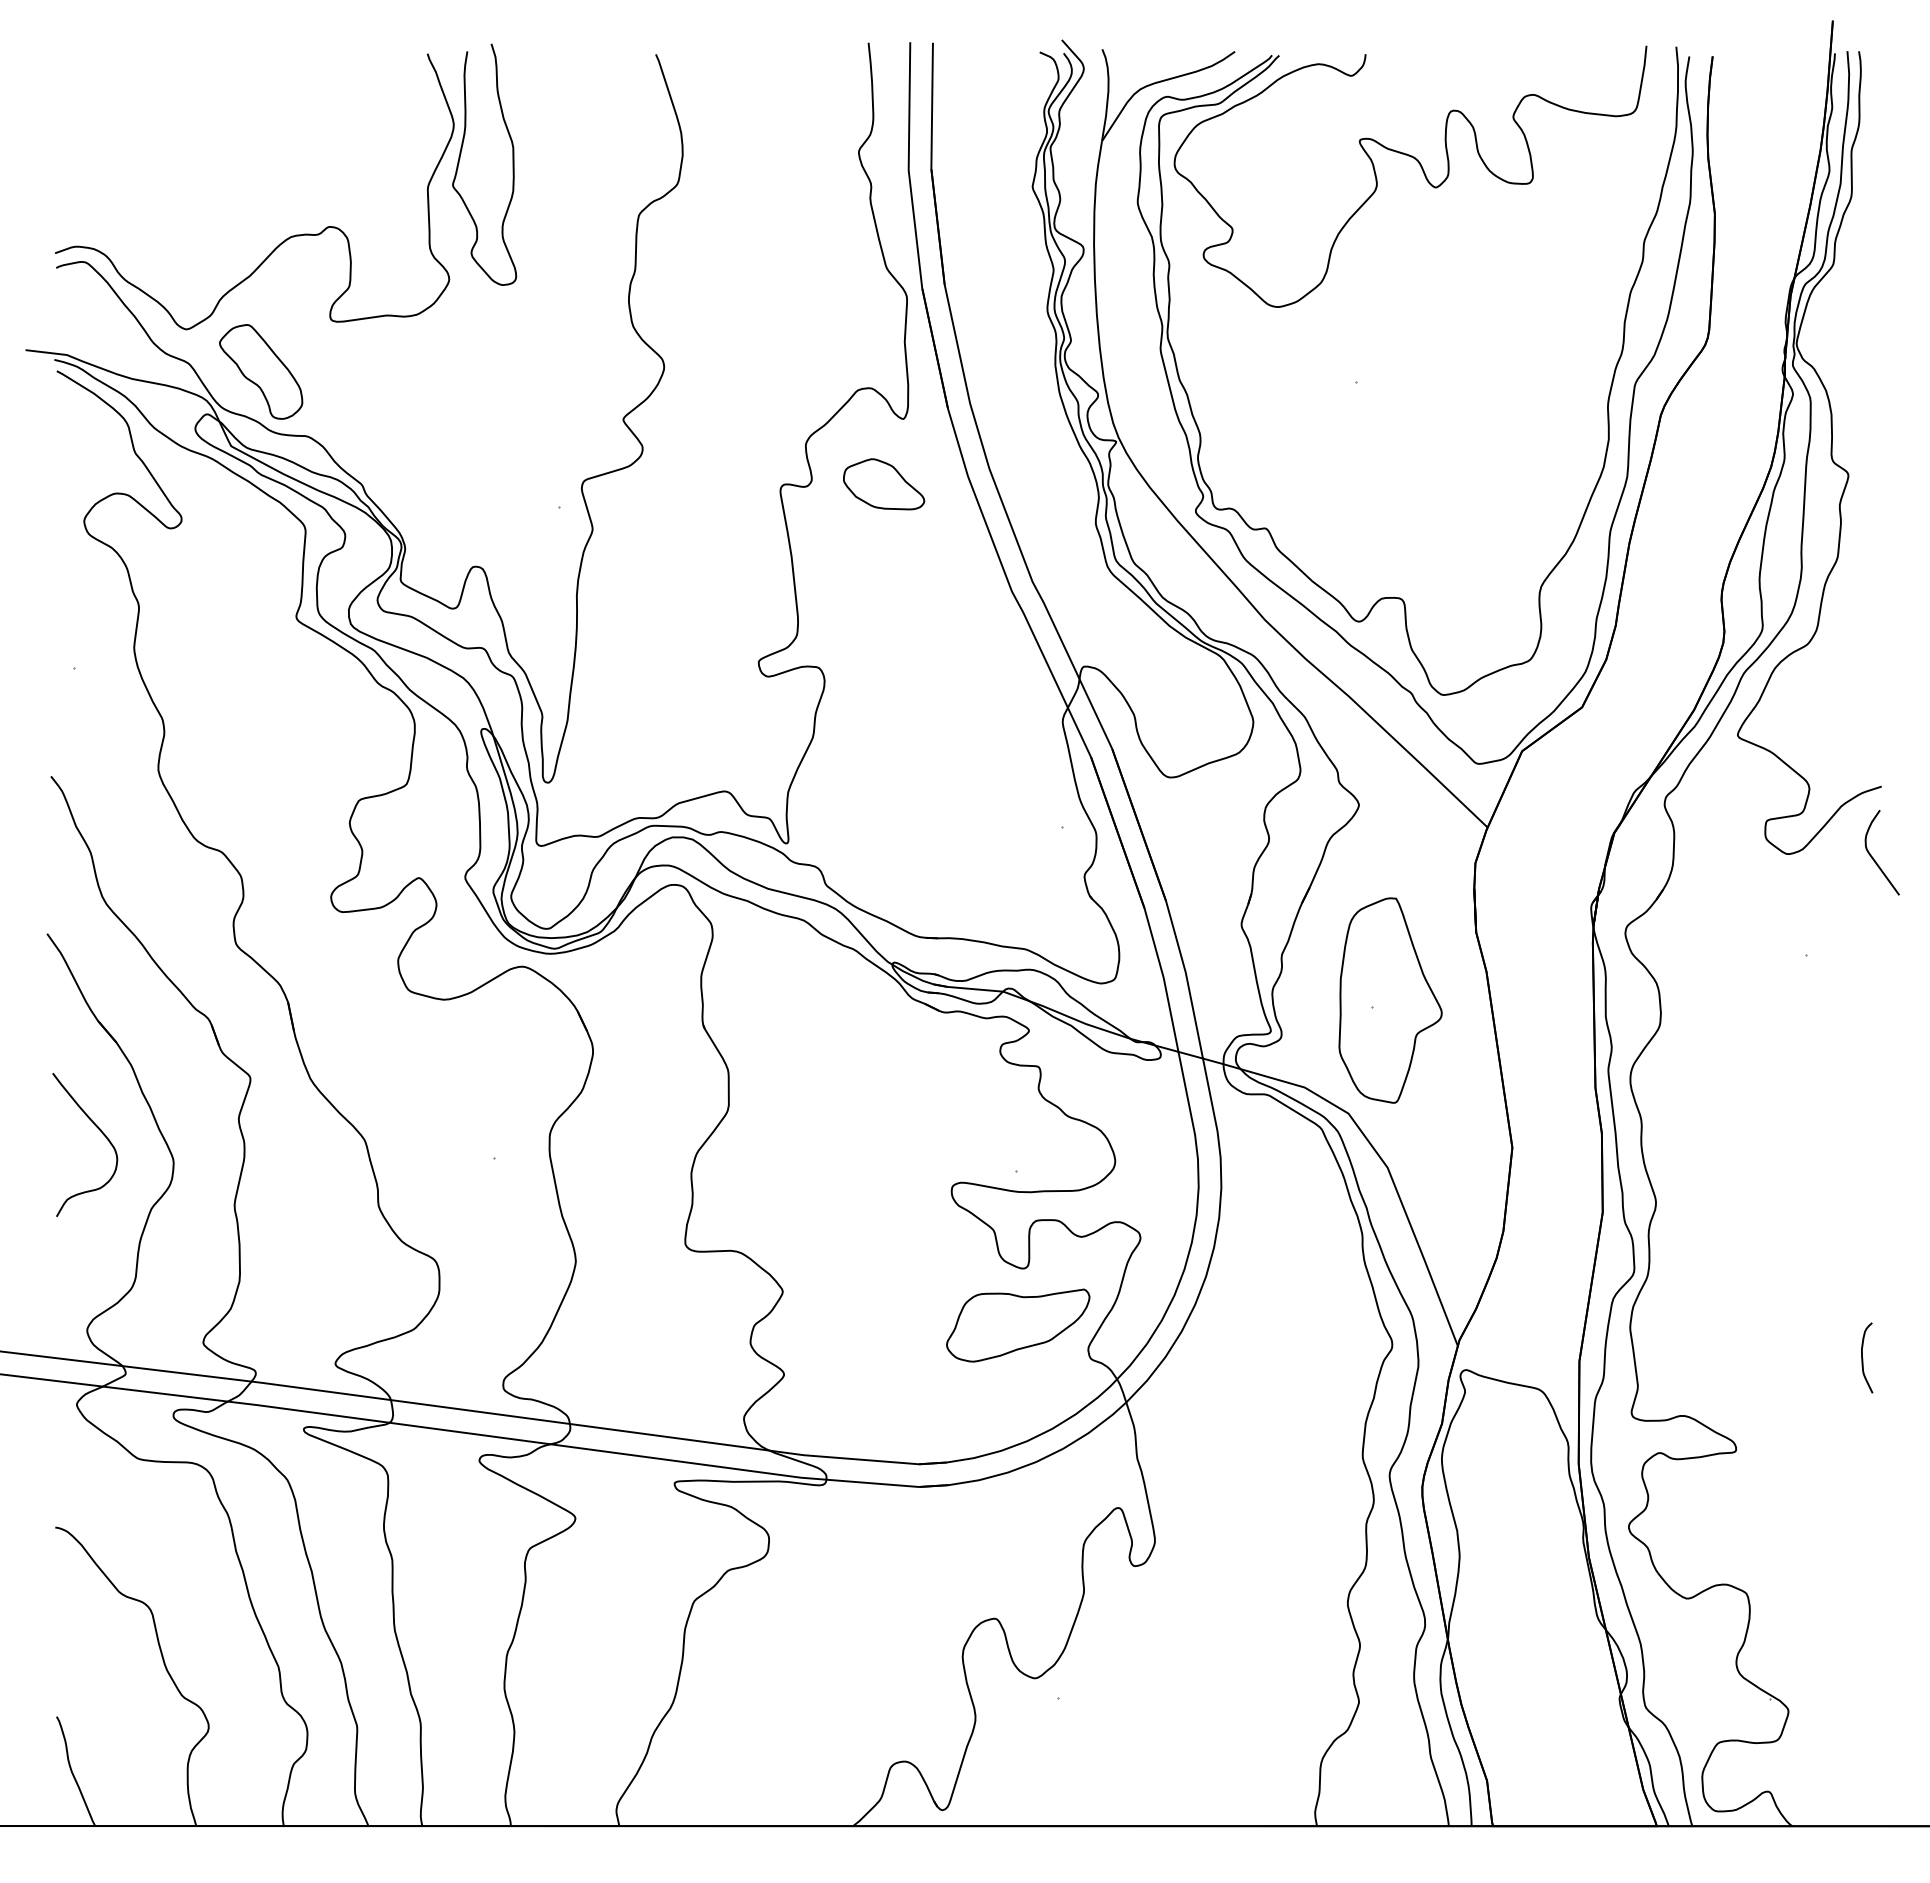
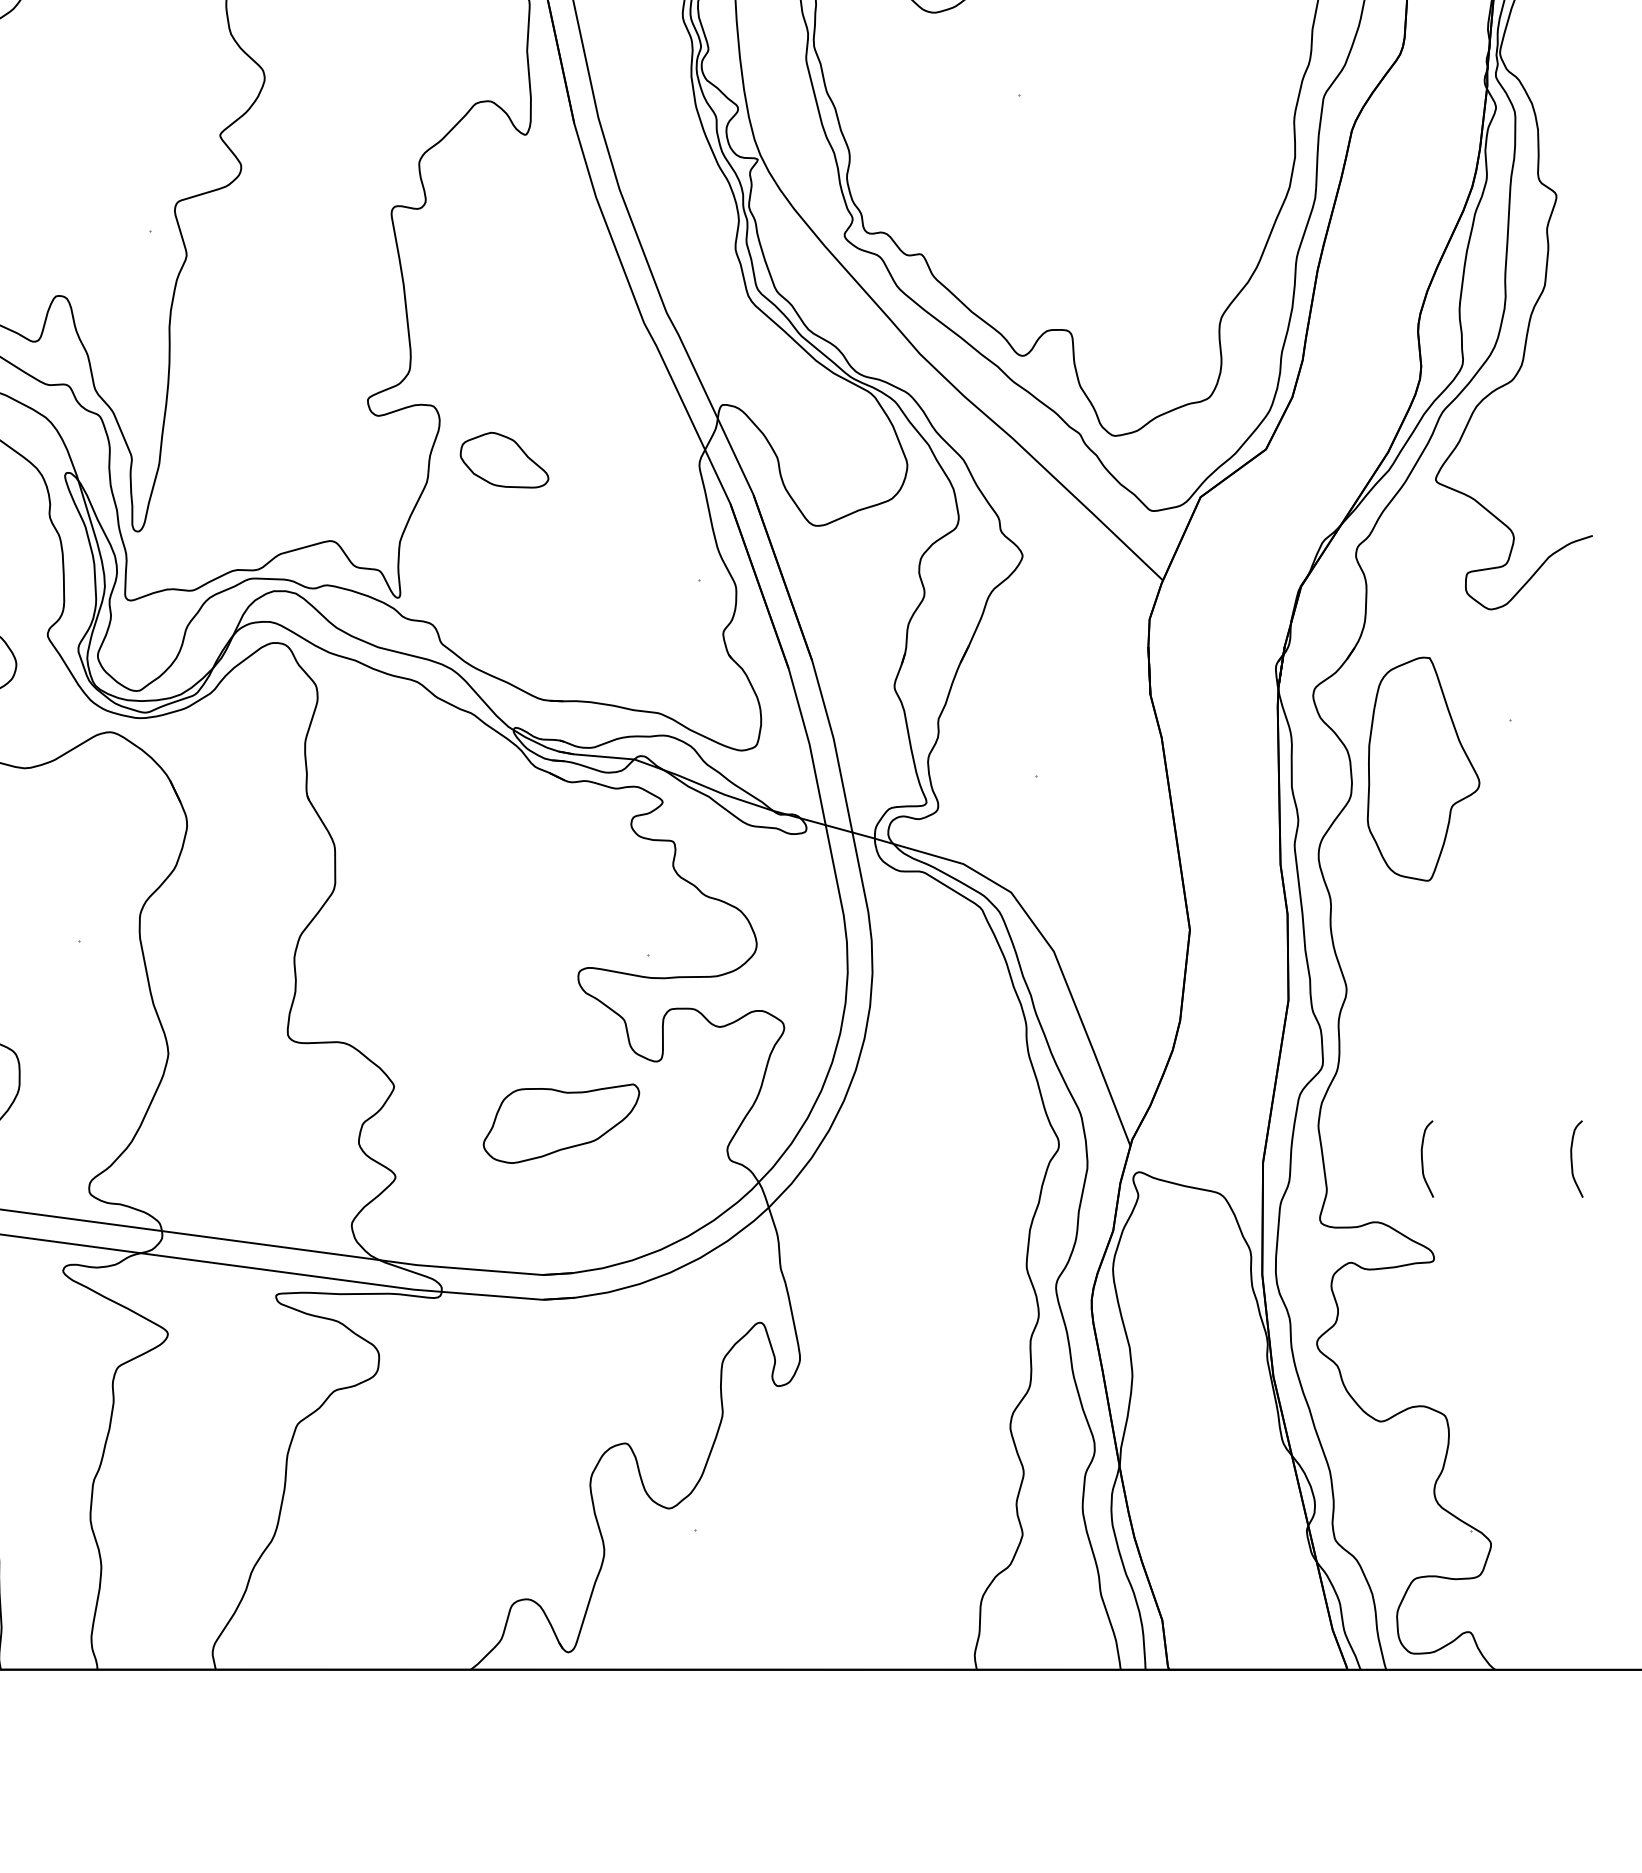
part: (884, 484) -> (505, 460), moved
curve: (1873, 857) -> (1583, 613), removed
part: (1390, 1000) -> (1423, 769), moved
part: (1018, 1325) -> (561, 1123), moved
curve: (1726, 1358) -> (1423, 1159), added

